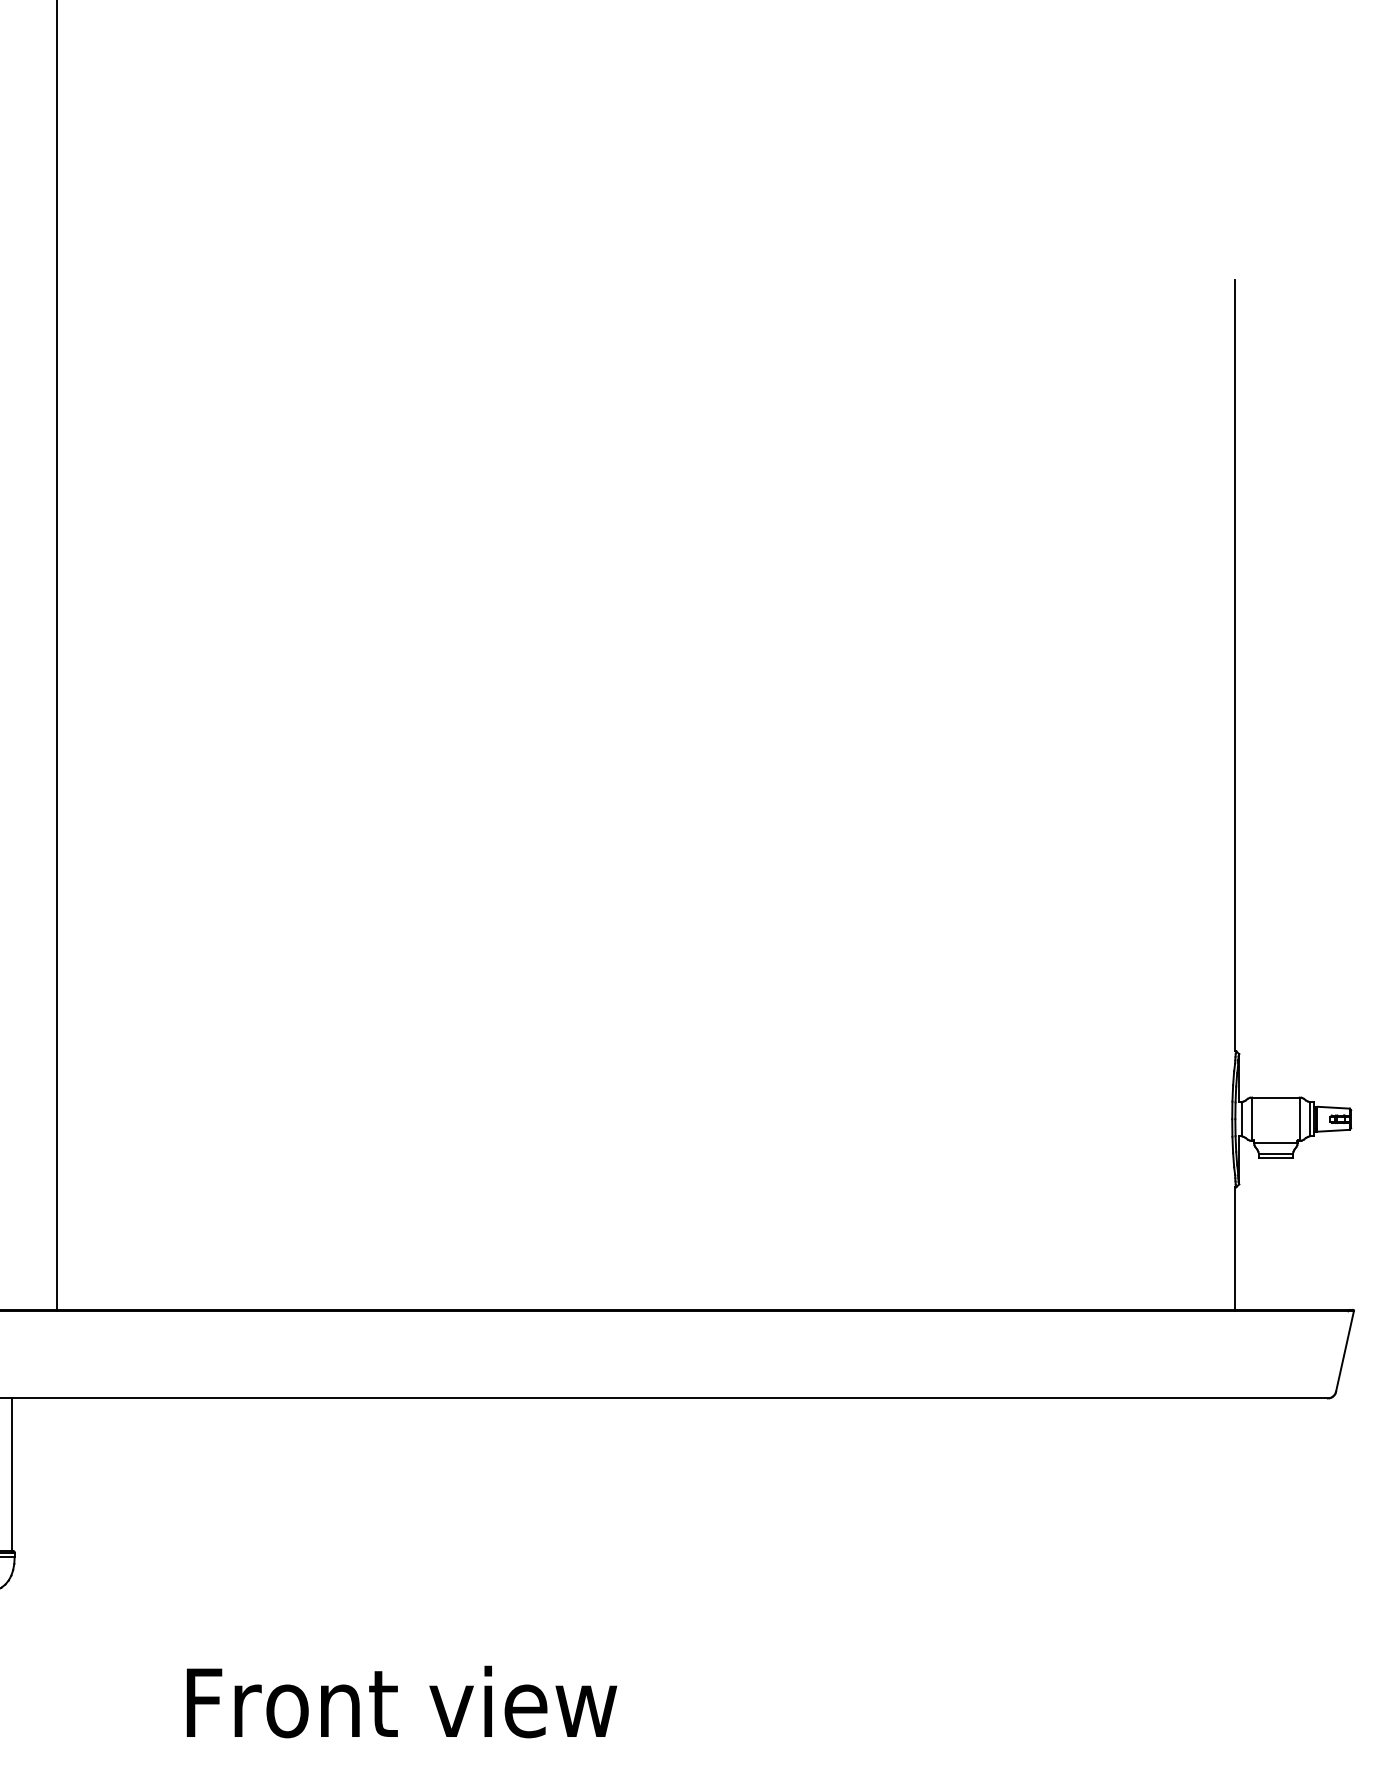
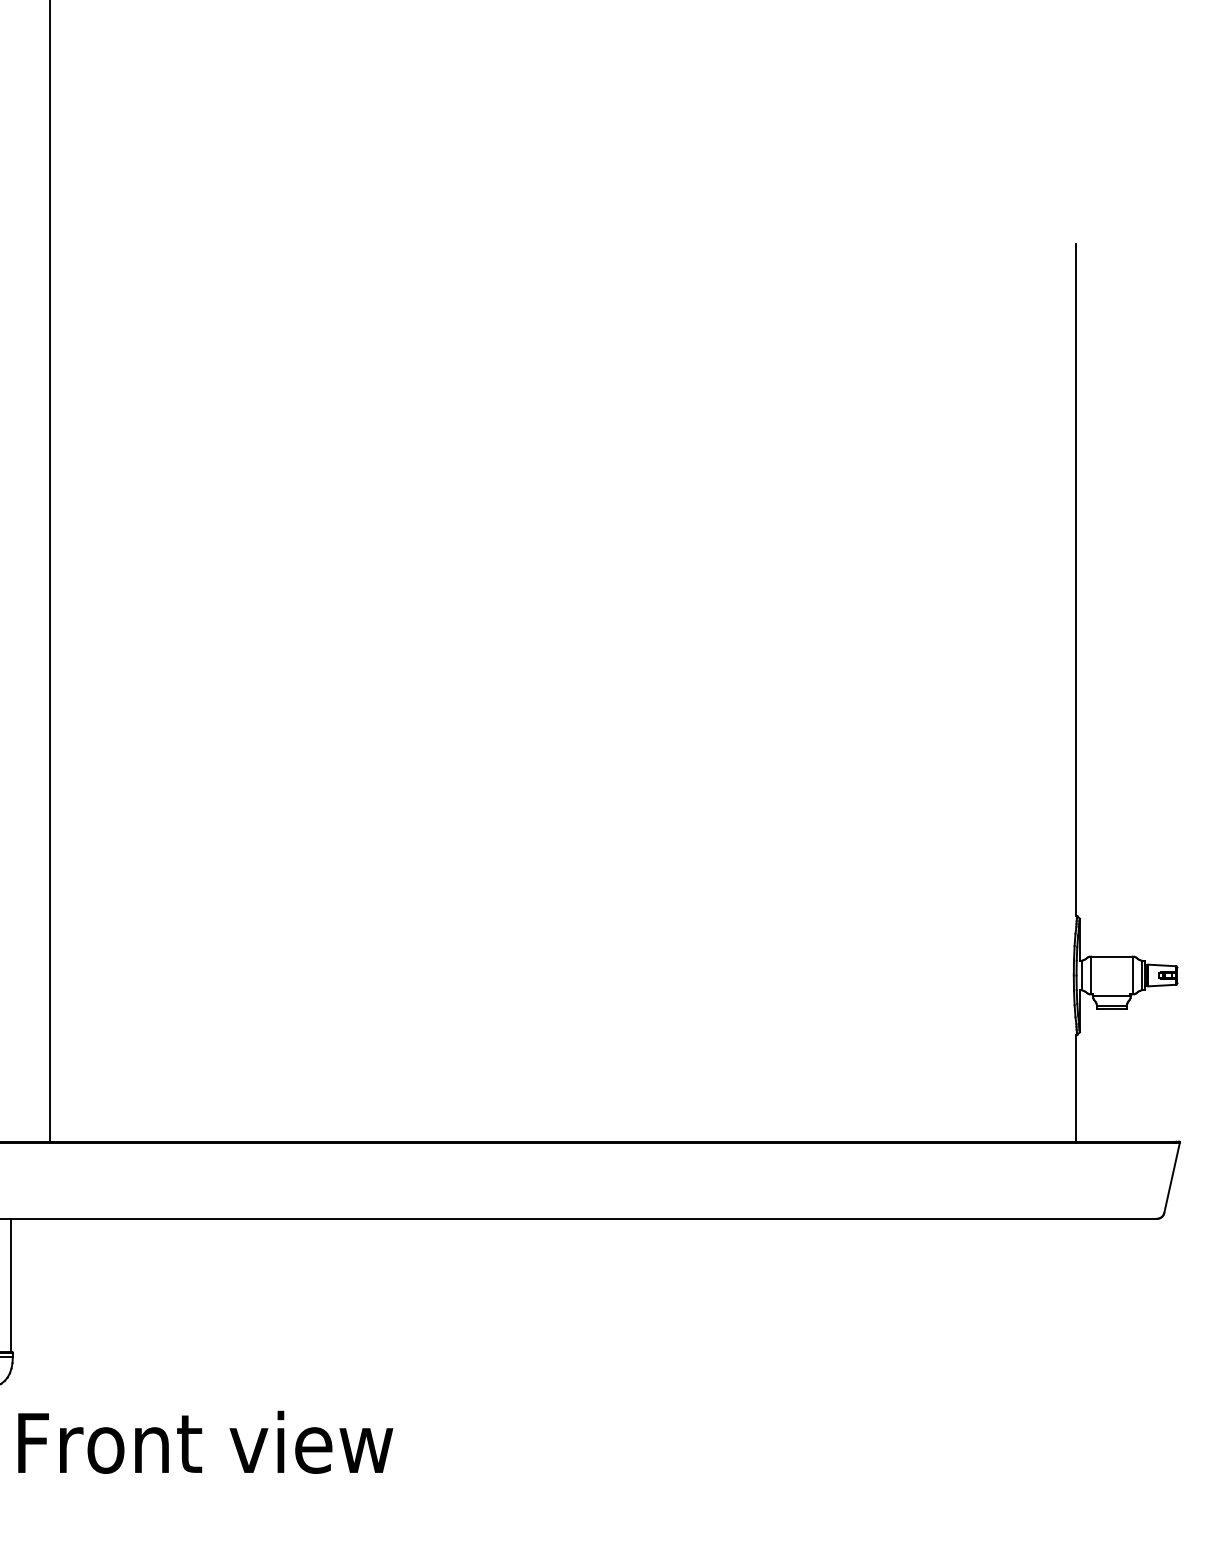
text: (401, 1701) -> (205, 1441), moved

